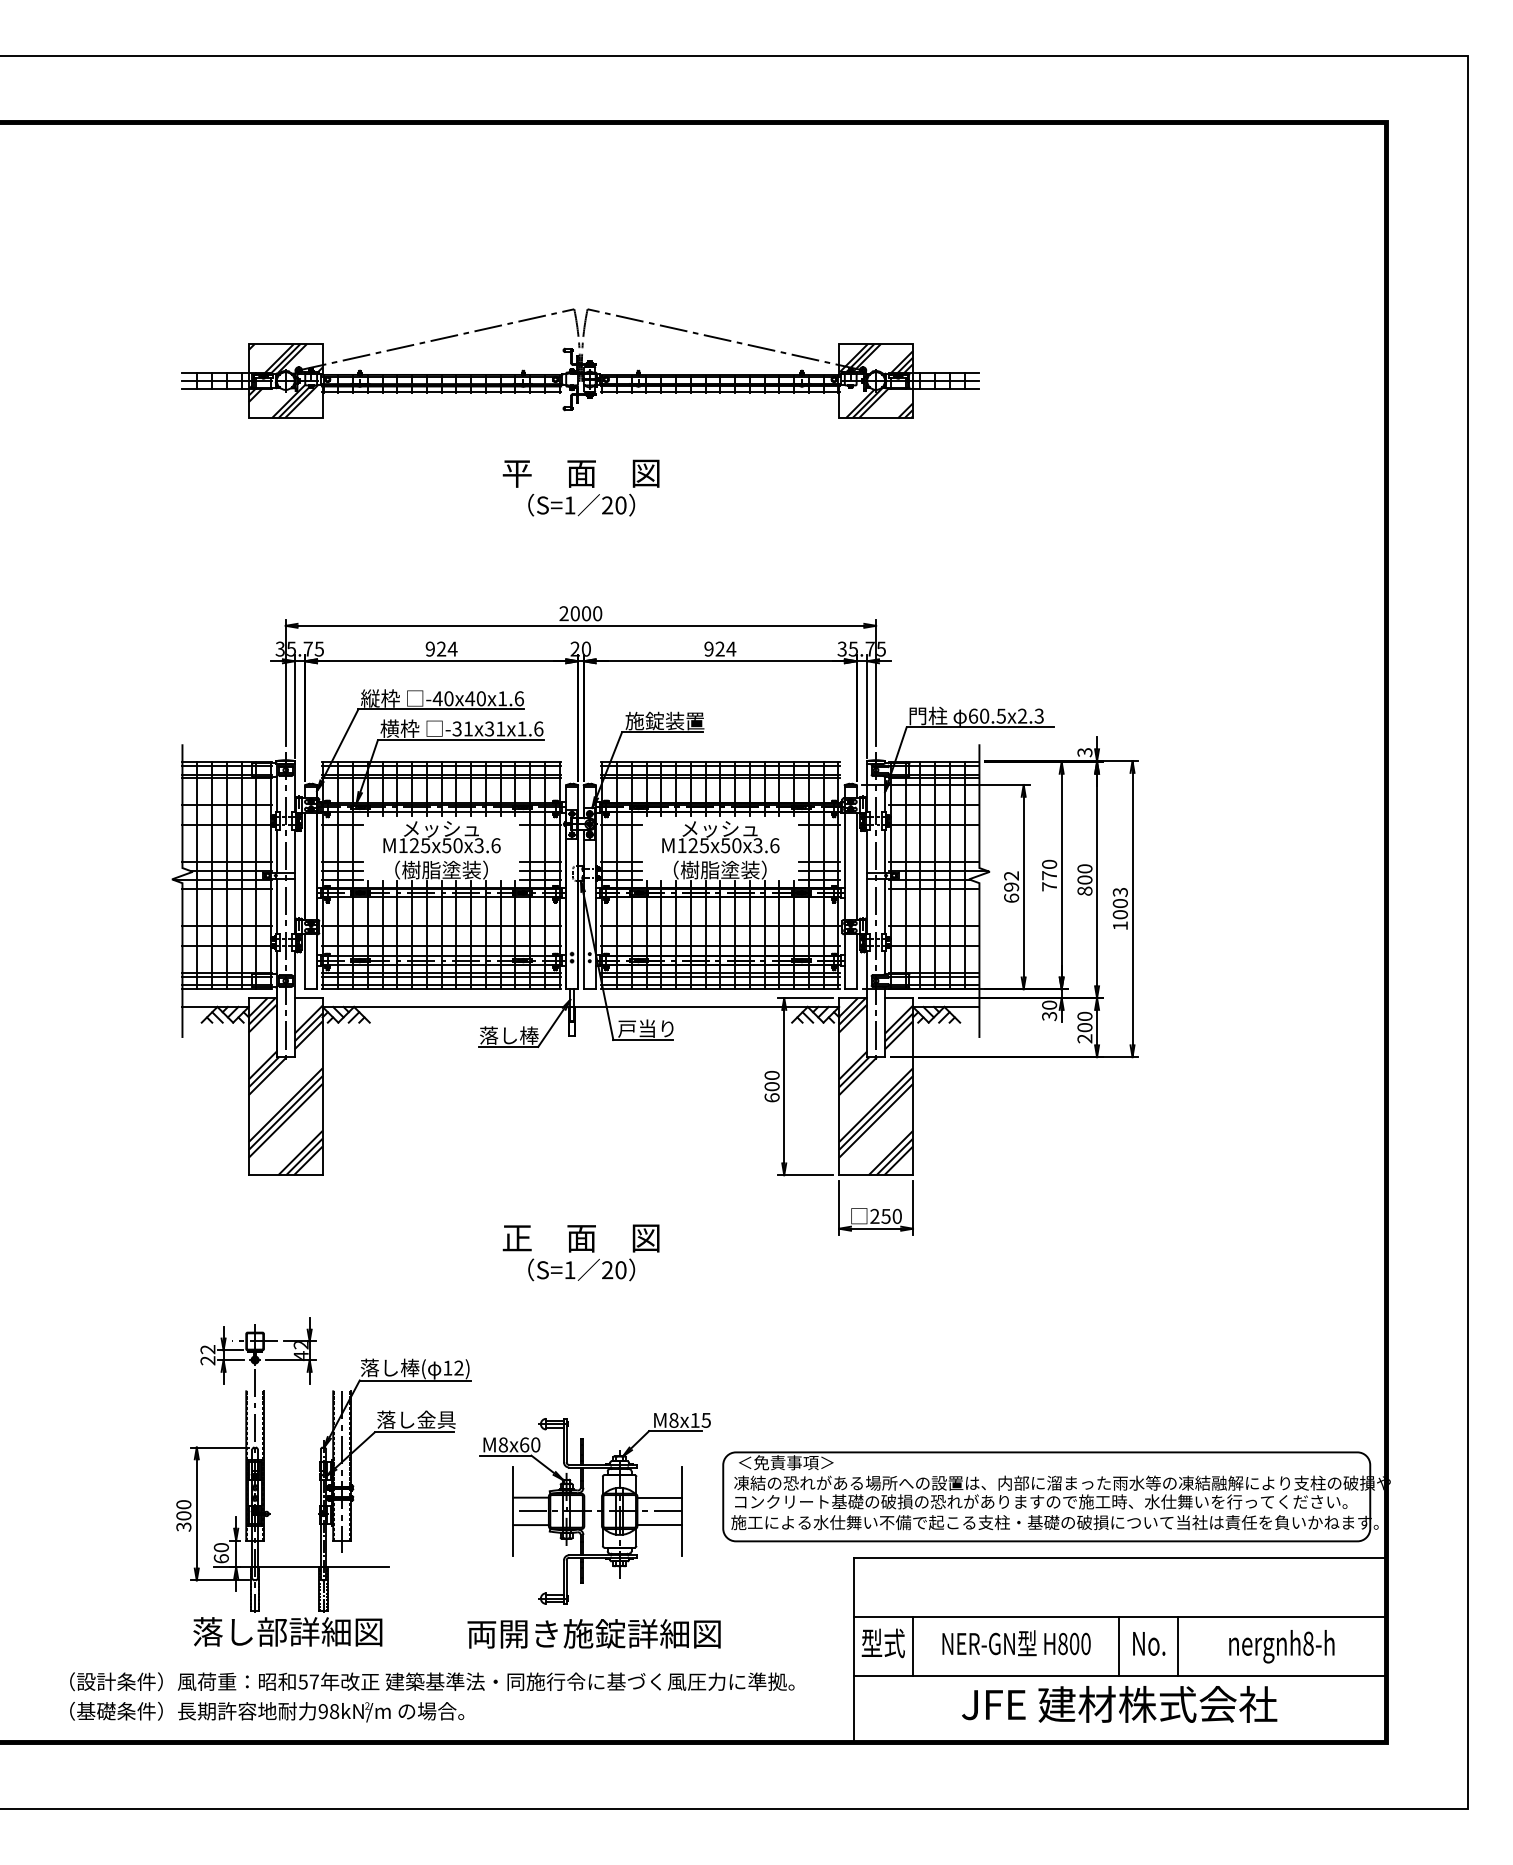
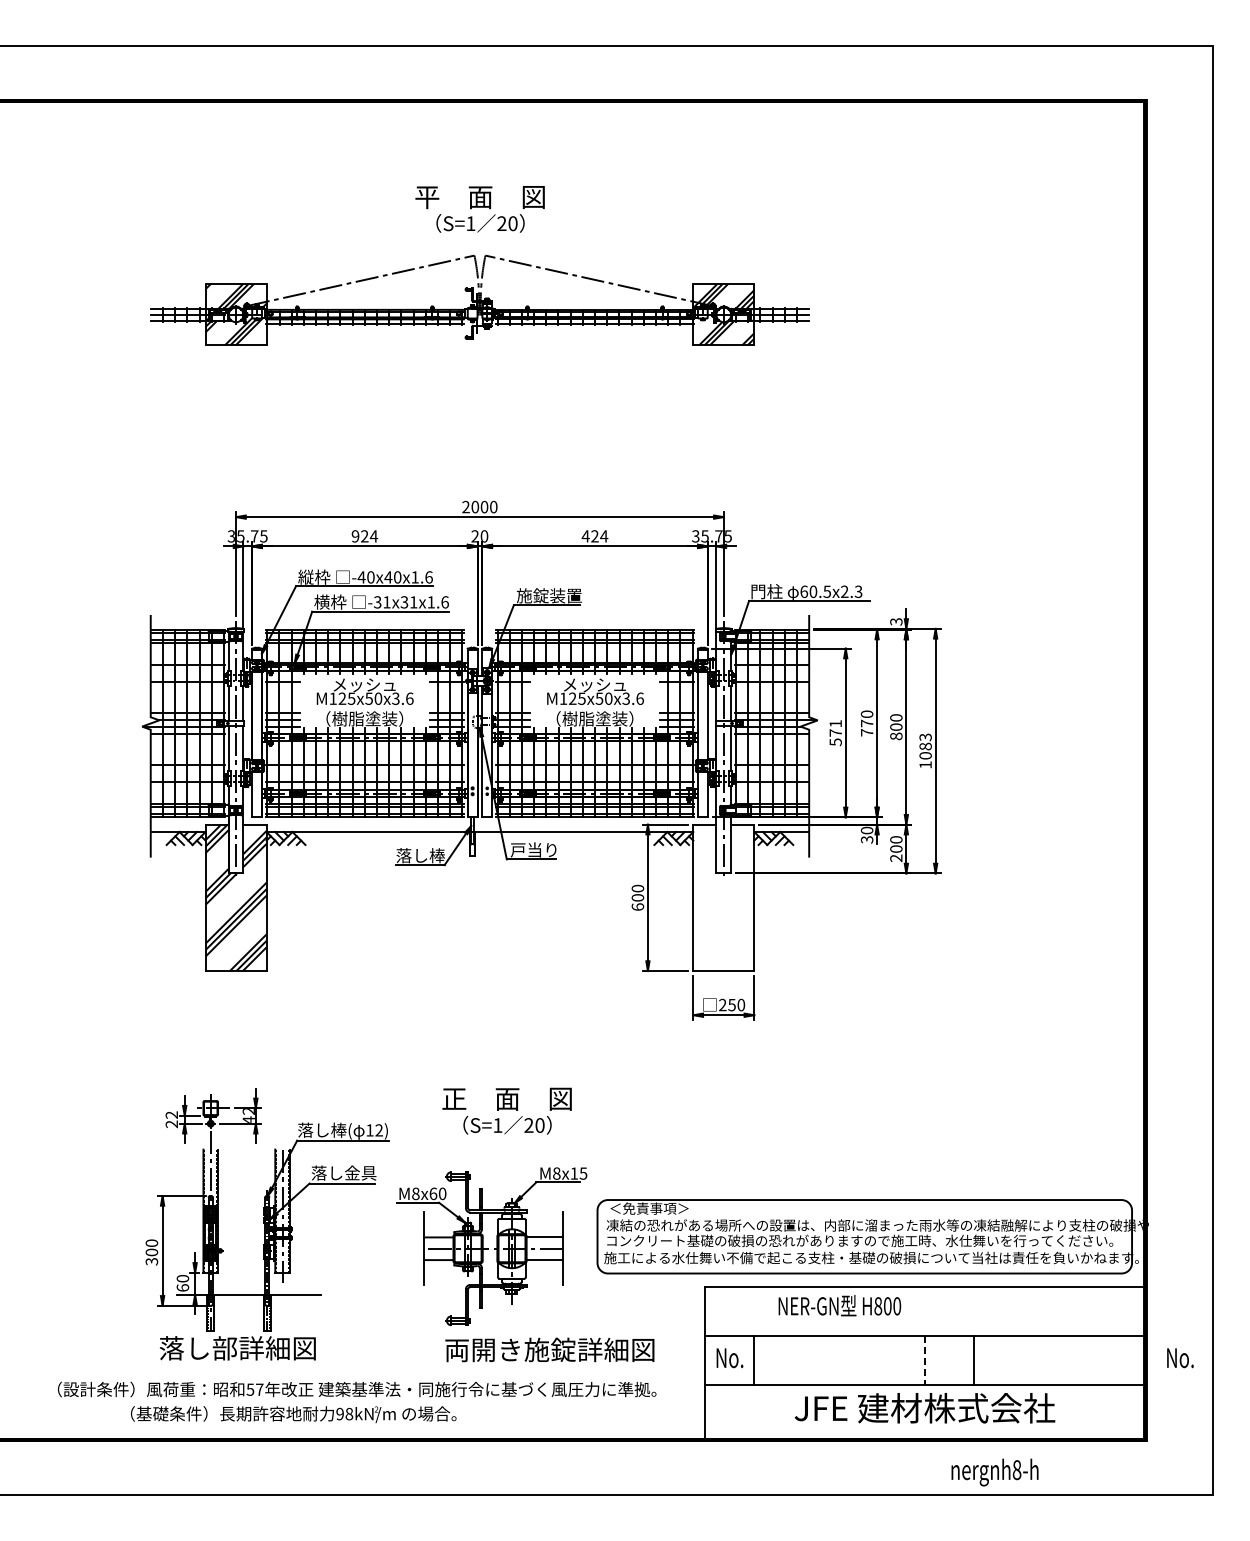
text: (580, 488) -> (479, 209), moved
text: (708, 649) -> (585, 536), 924 -> 424
text: (1011, 887) -> (835, 733), 692 -> 571
text: (1120, 903) -> (925, 746), 1003 -> 1083
hatch: (875, 1086) -> (723, 897), removed
text: (580, 1252) -> (506, 1110), moved
text: (593, 1633) -> (549, 1349), moved
text: (882, 1643) -> (729, 1357), 型式 -> No.
text: (1016, 1643) -> (839, 1305), moved
text: (1149, 1644) -> (1180, 1358), moved
text: (1281, 1646) -> (994, 1472), moved
line: (1119, 1647) -> (924, 1361), solid -> dashed
text: (266, 1711) -> (293, 1414), moved

